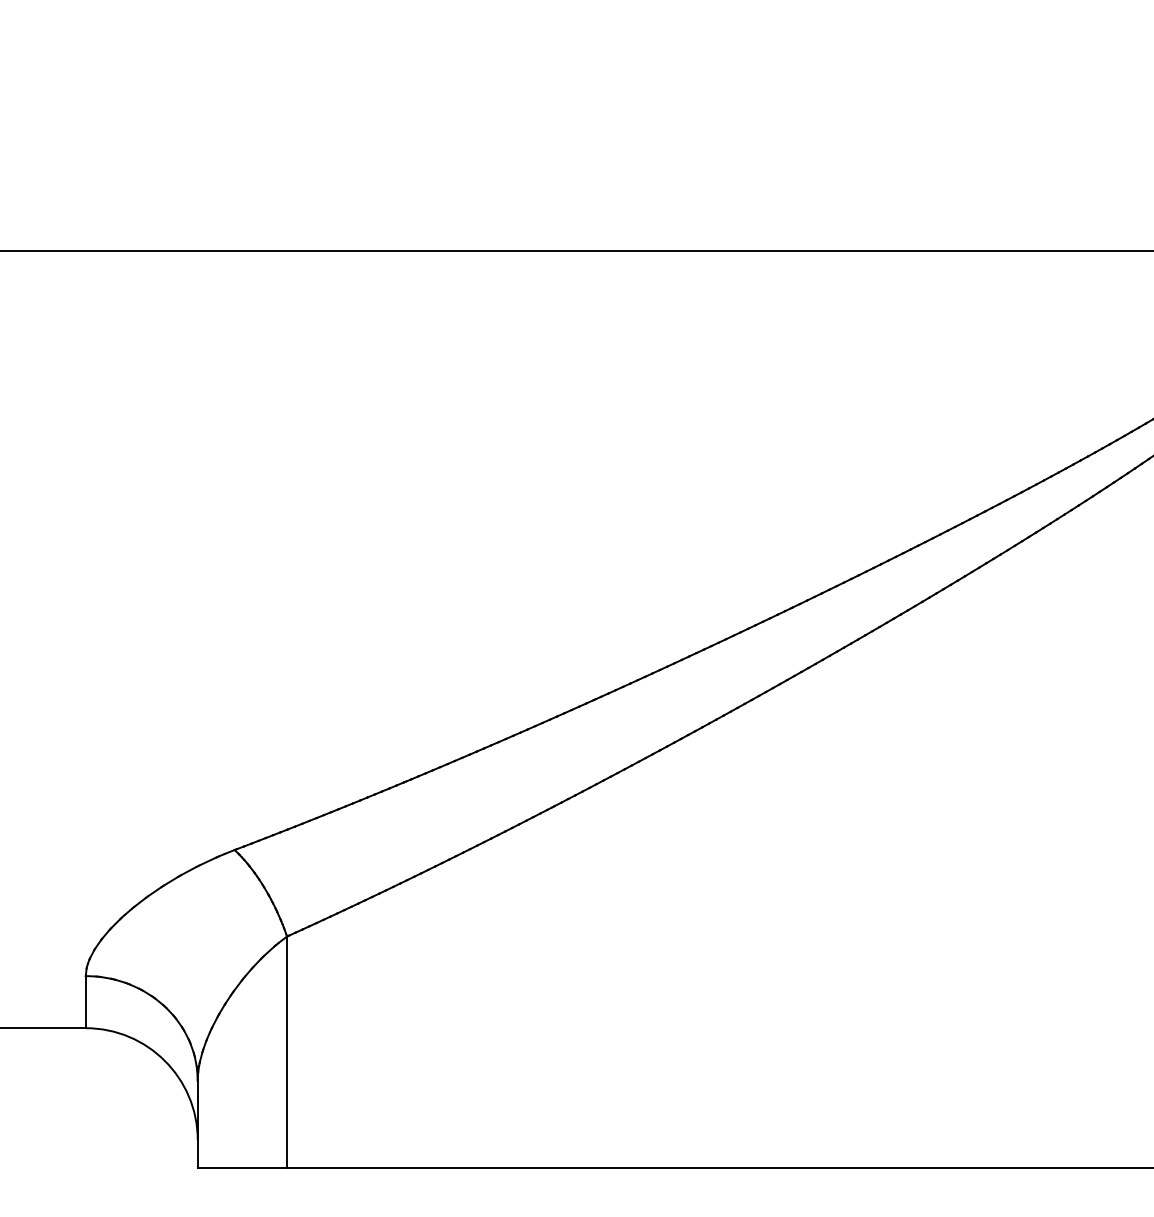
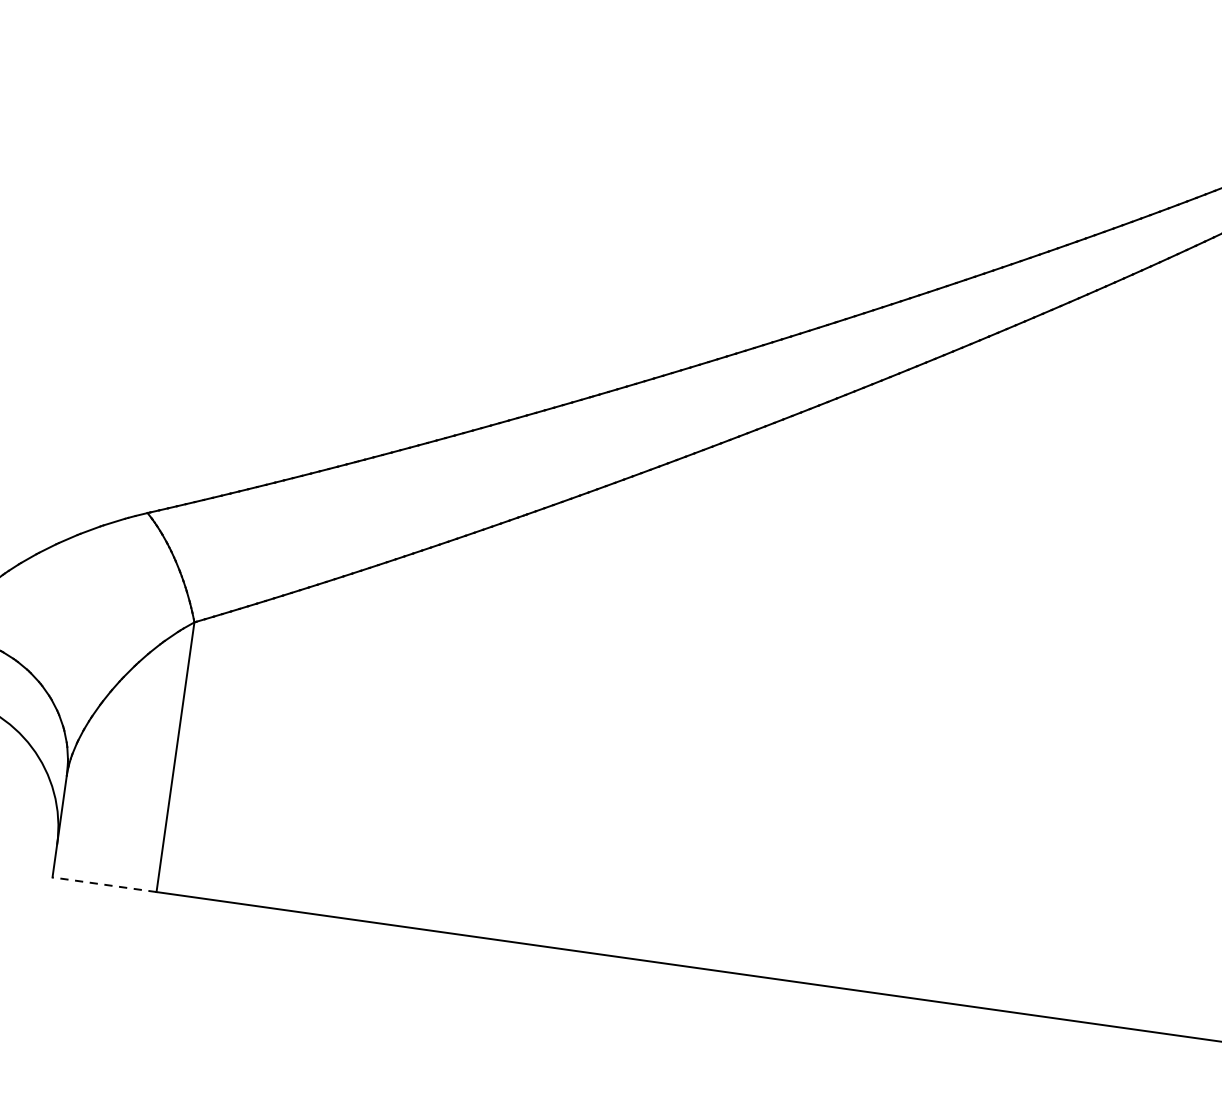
line: (242, 1168) -> (104, 885), solid -> dashed

